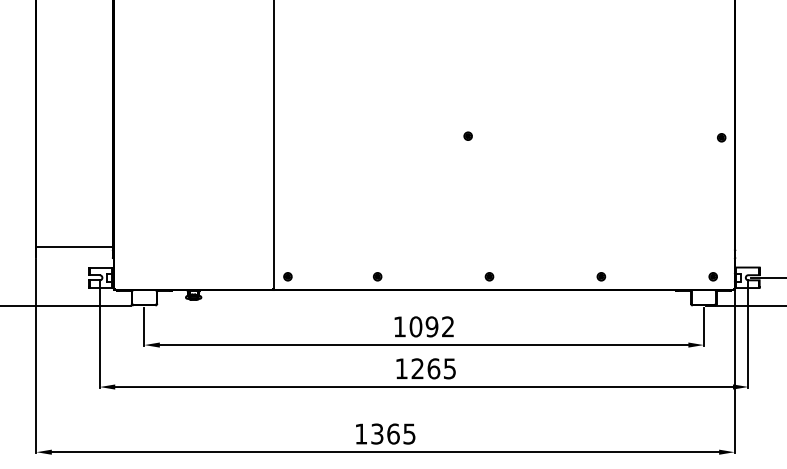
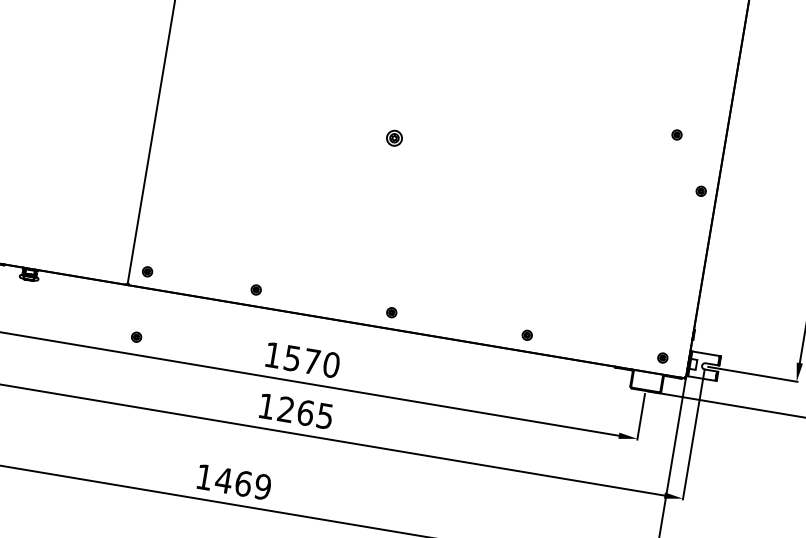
part: (694, 95) -> (676, 134), added
part: (467, 135) -> (393, 137), size x1.6
text: (431, 326) -> (311, 361), 1092 -> 1570
part: (287, 330) -> (136, 336), added
text: (392, 433) -> (242, 482), 1365 -> 1469

